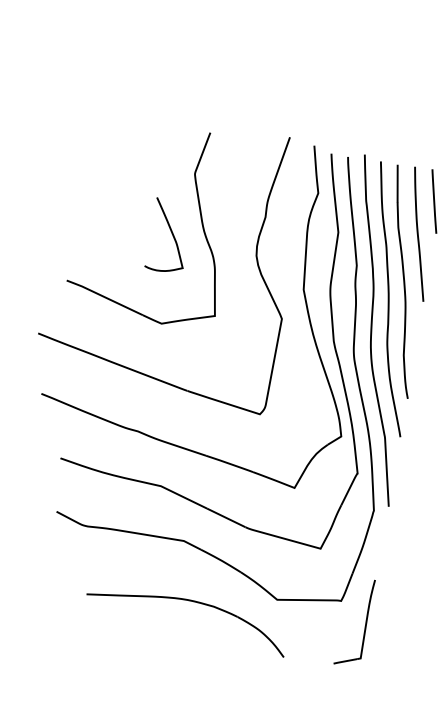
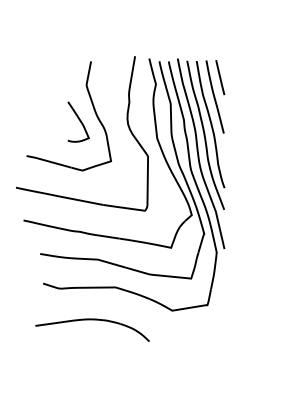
part: (189, 602) -> (92, 320), moved
part: (354, 621) -> (216, 315), removed

